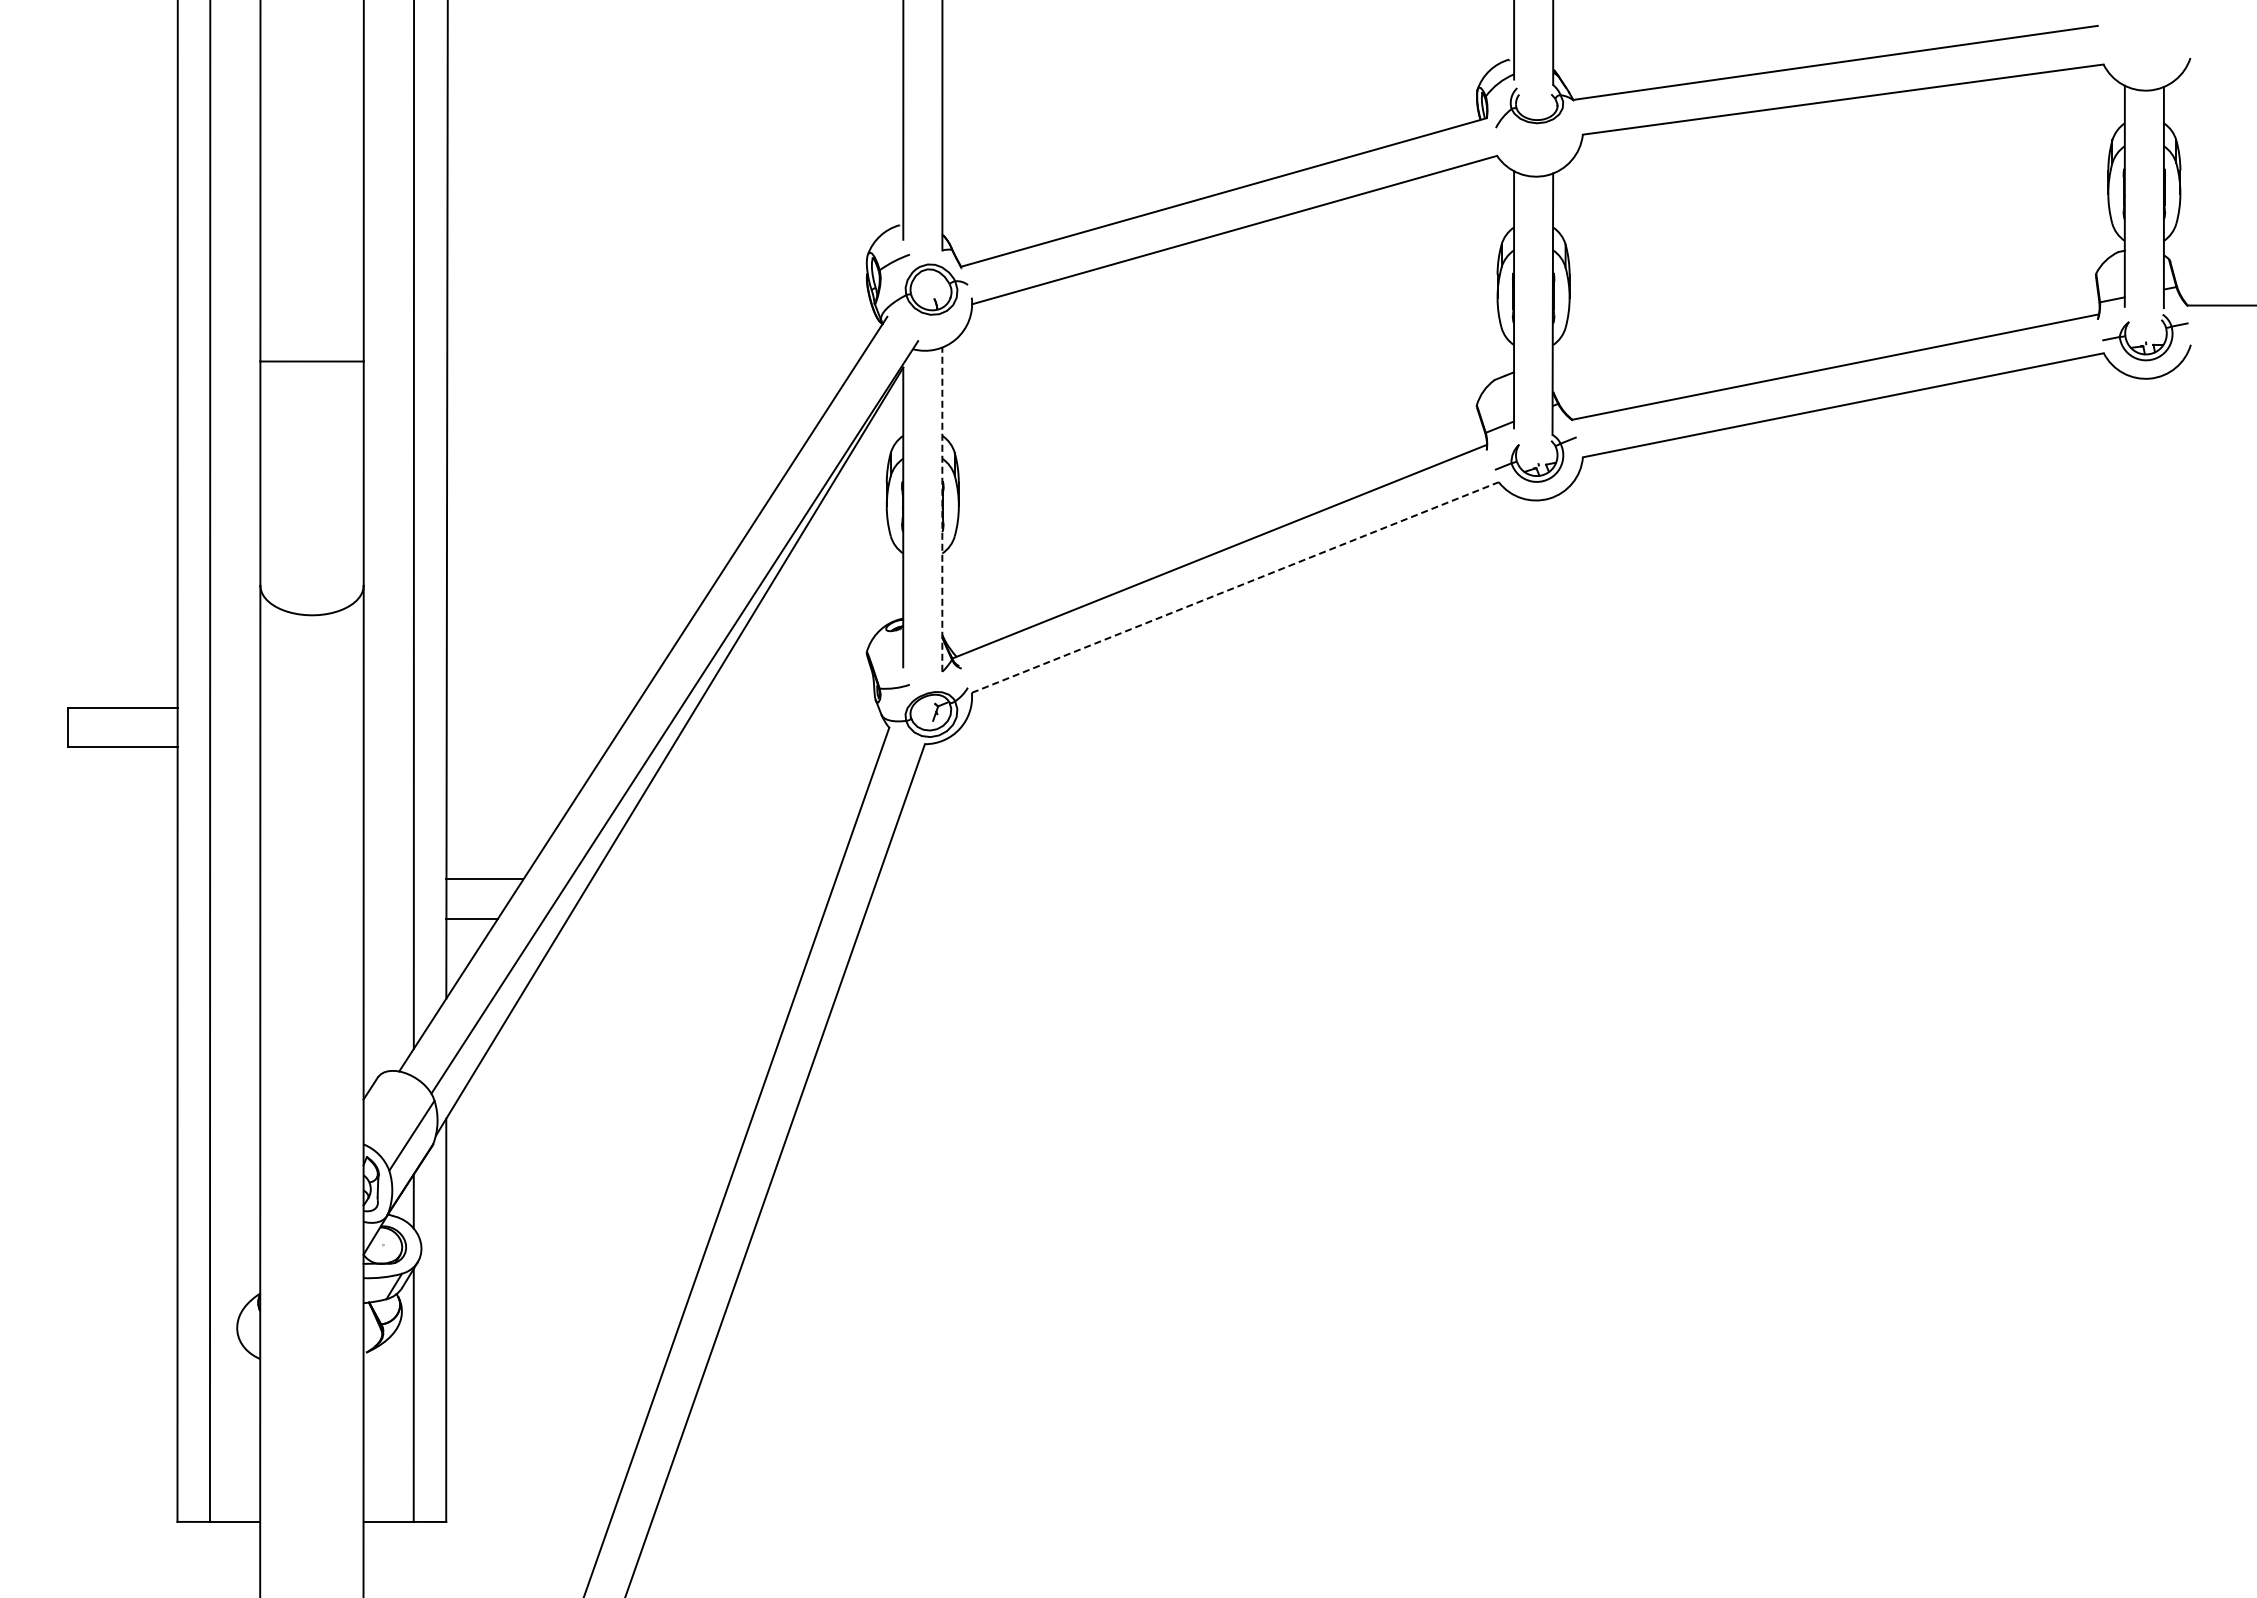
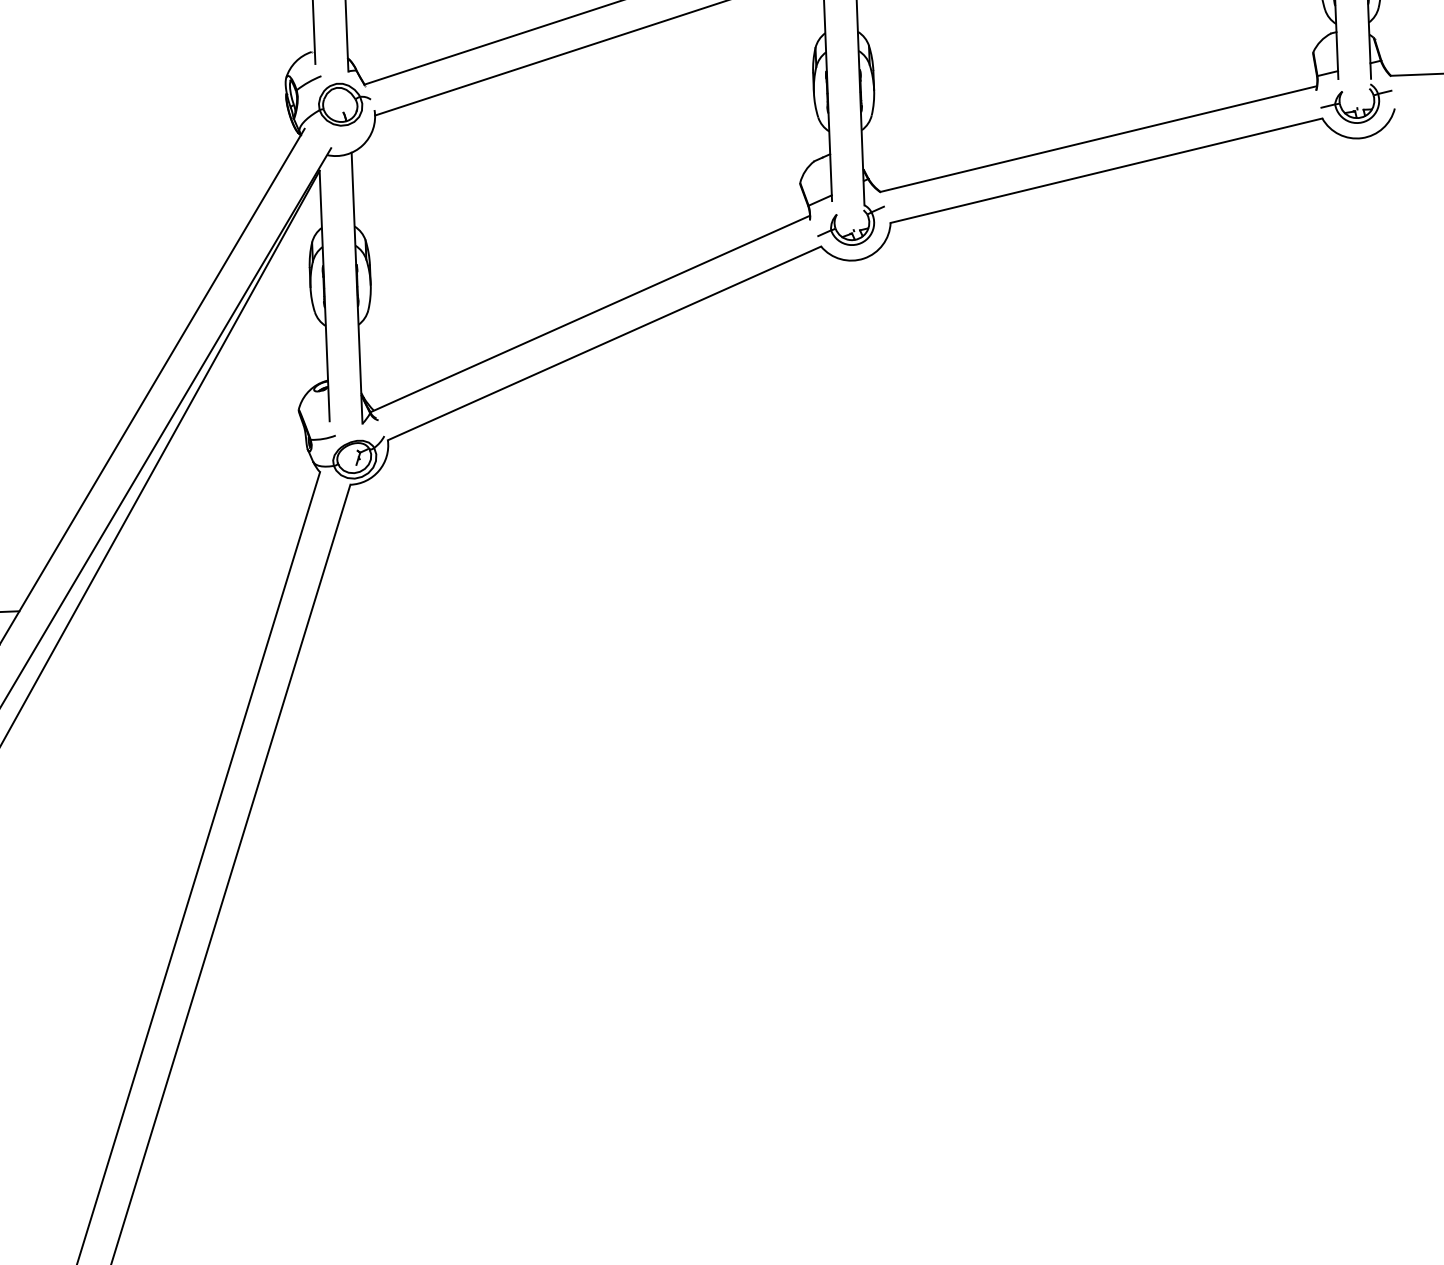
line: (942, 509) -> (357, 288), dashed -> solid
line: (1235, 587) -> (604, 343), dashed -> solid

